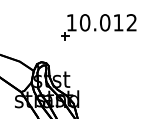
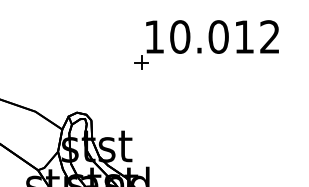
part: (98, 27) -> (205, 46), moved

